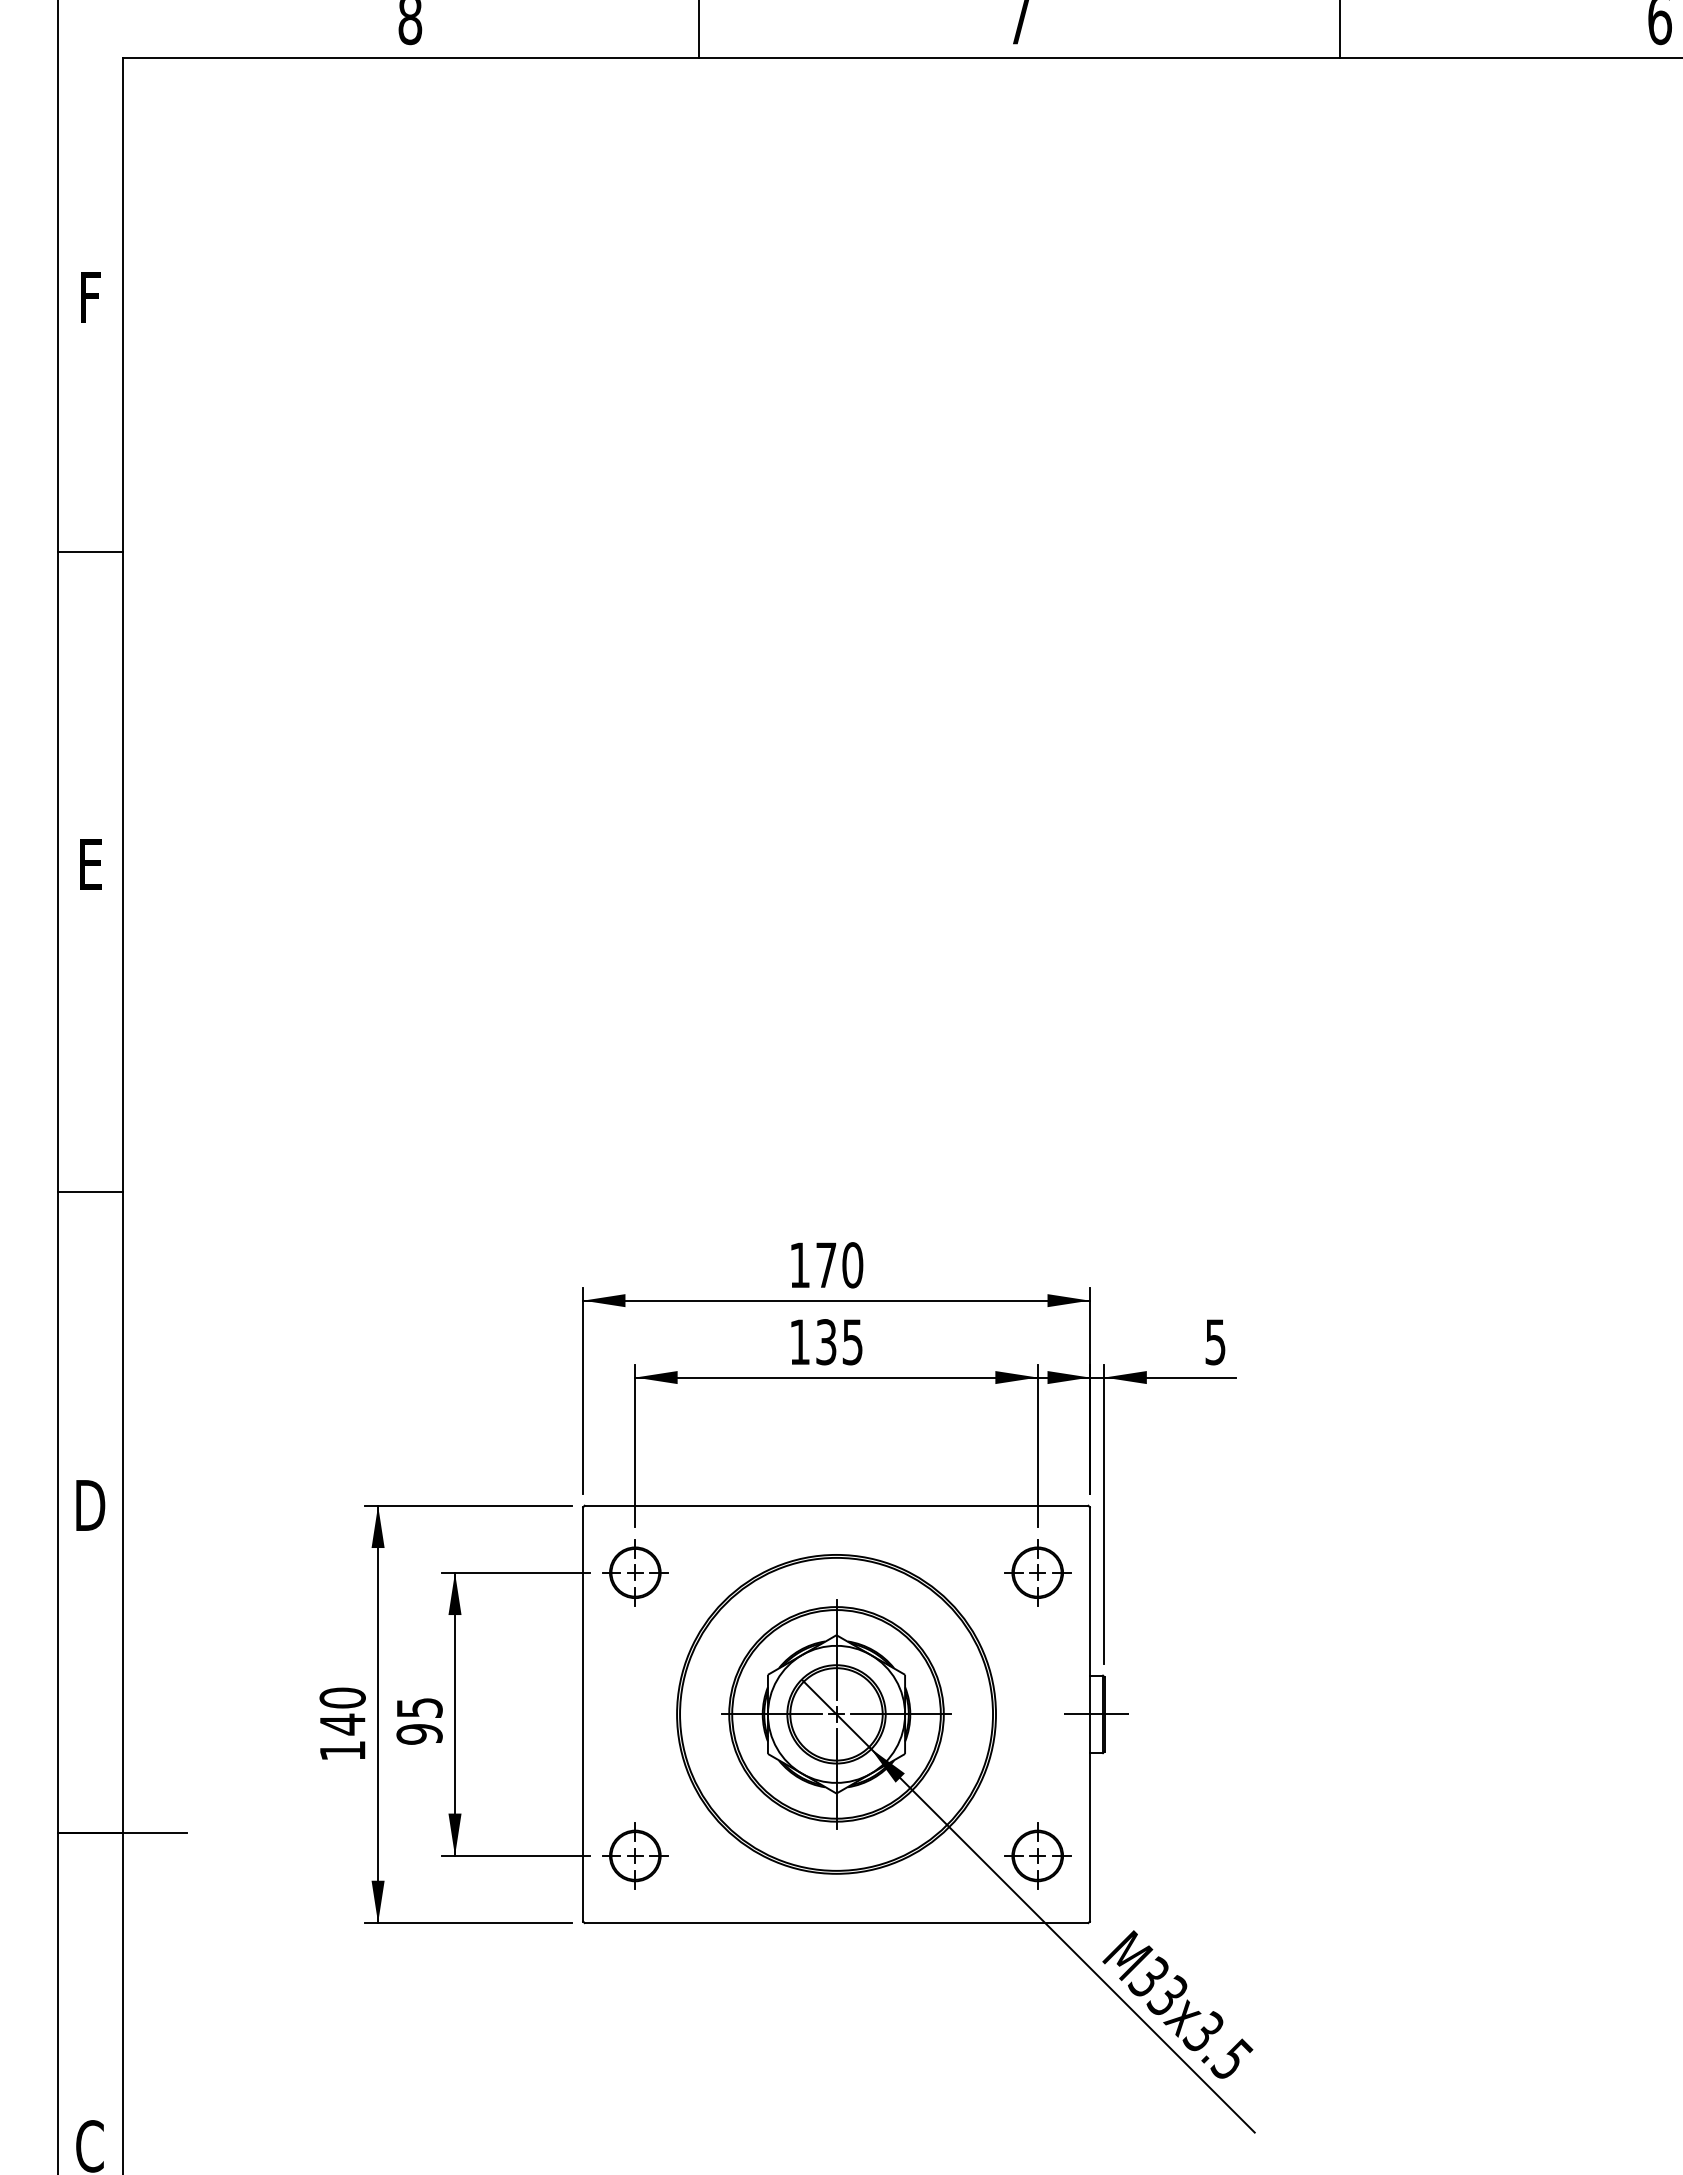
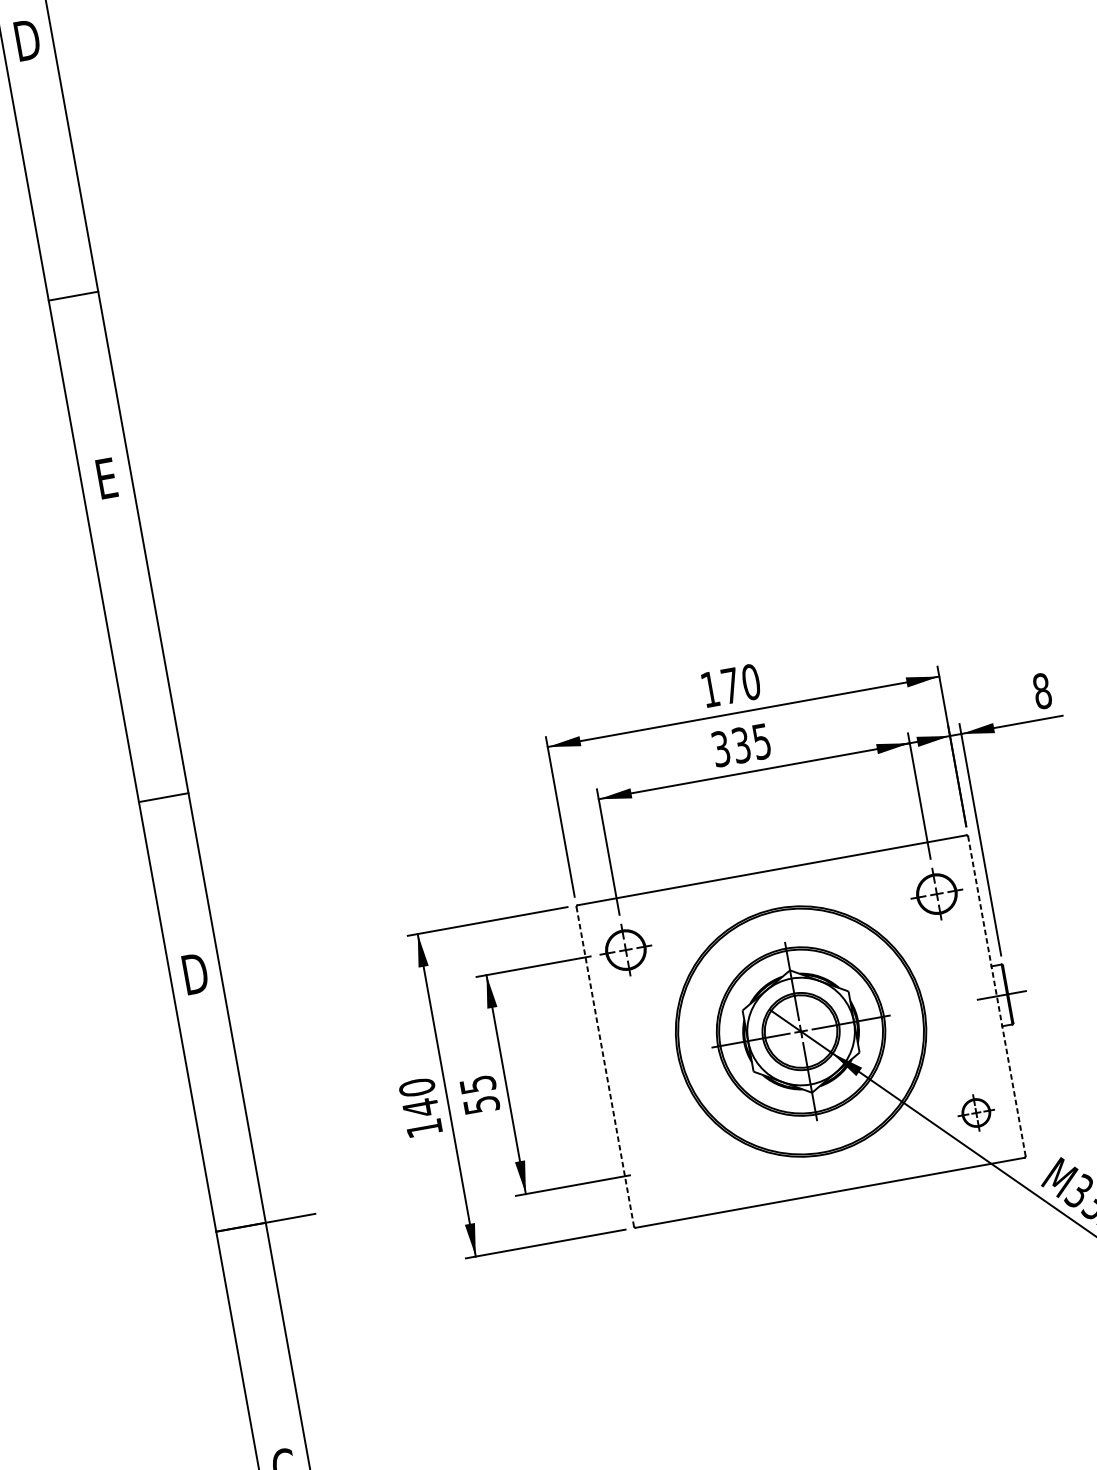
text: (90, 297) -> (27, 40), F -> D
line: (90, 551) -> (73, 296), moved
line: (90, 1192) -> (163, 797), moved
text: (799, 1342) -> (720, 749), 135 -> 335
text: (1215, 1342) -> (1042, 691), 5 -> 8
line: (583, 1713) -> (605, 1066), solid -> dashed
line: (1089, 1714) -> (996, 996), solid -> dashed
text: (419, 1734) -> (481, 1105), 95 -> 55
part: (635, 1855) -> (665, 1168), removed
part: (1037, 1855) -> (976, 1112), size x0.7

